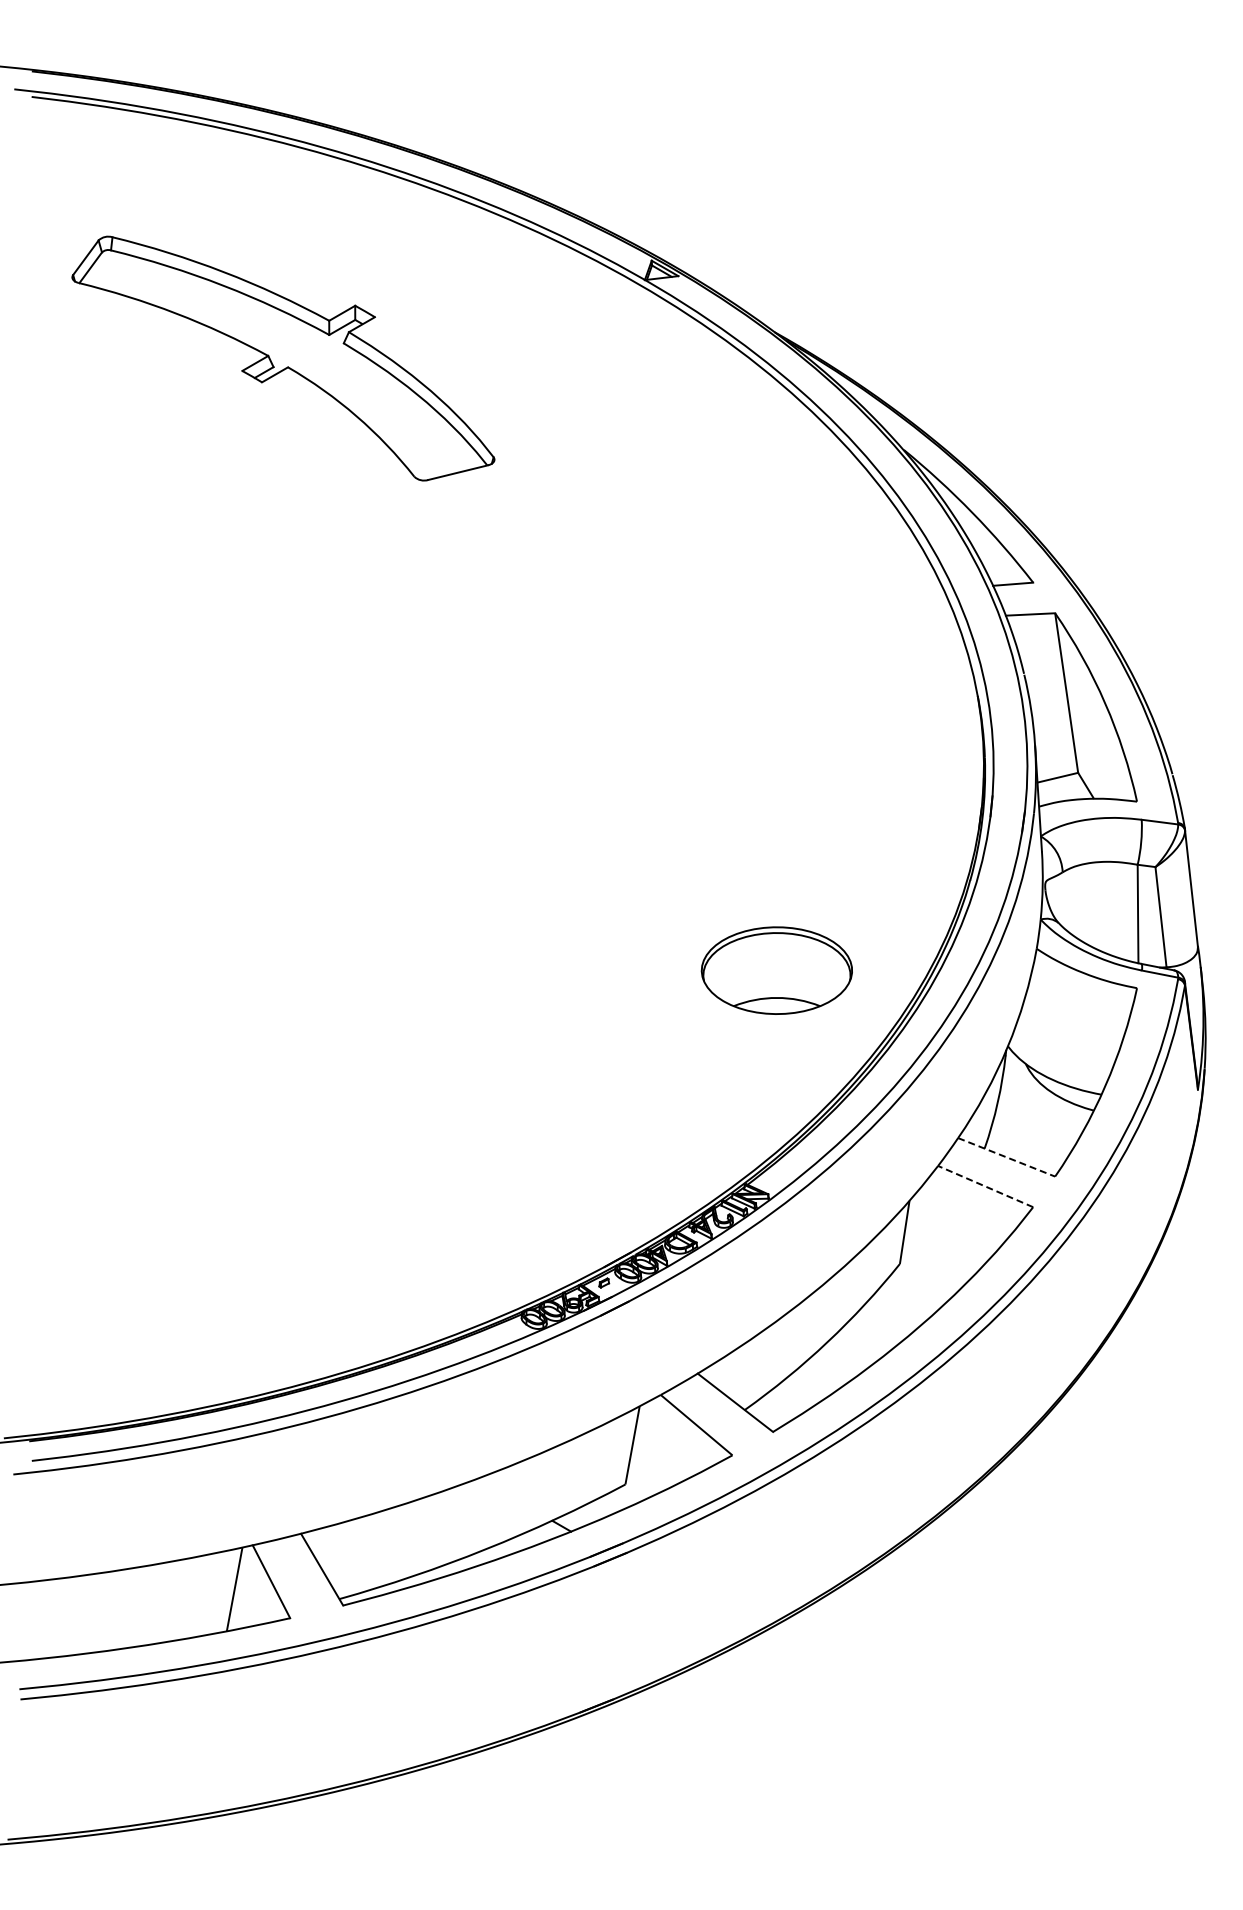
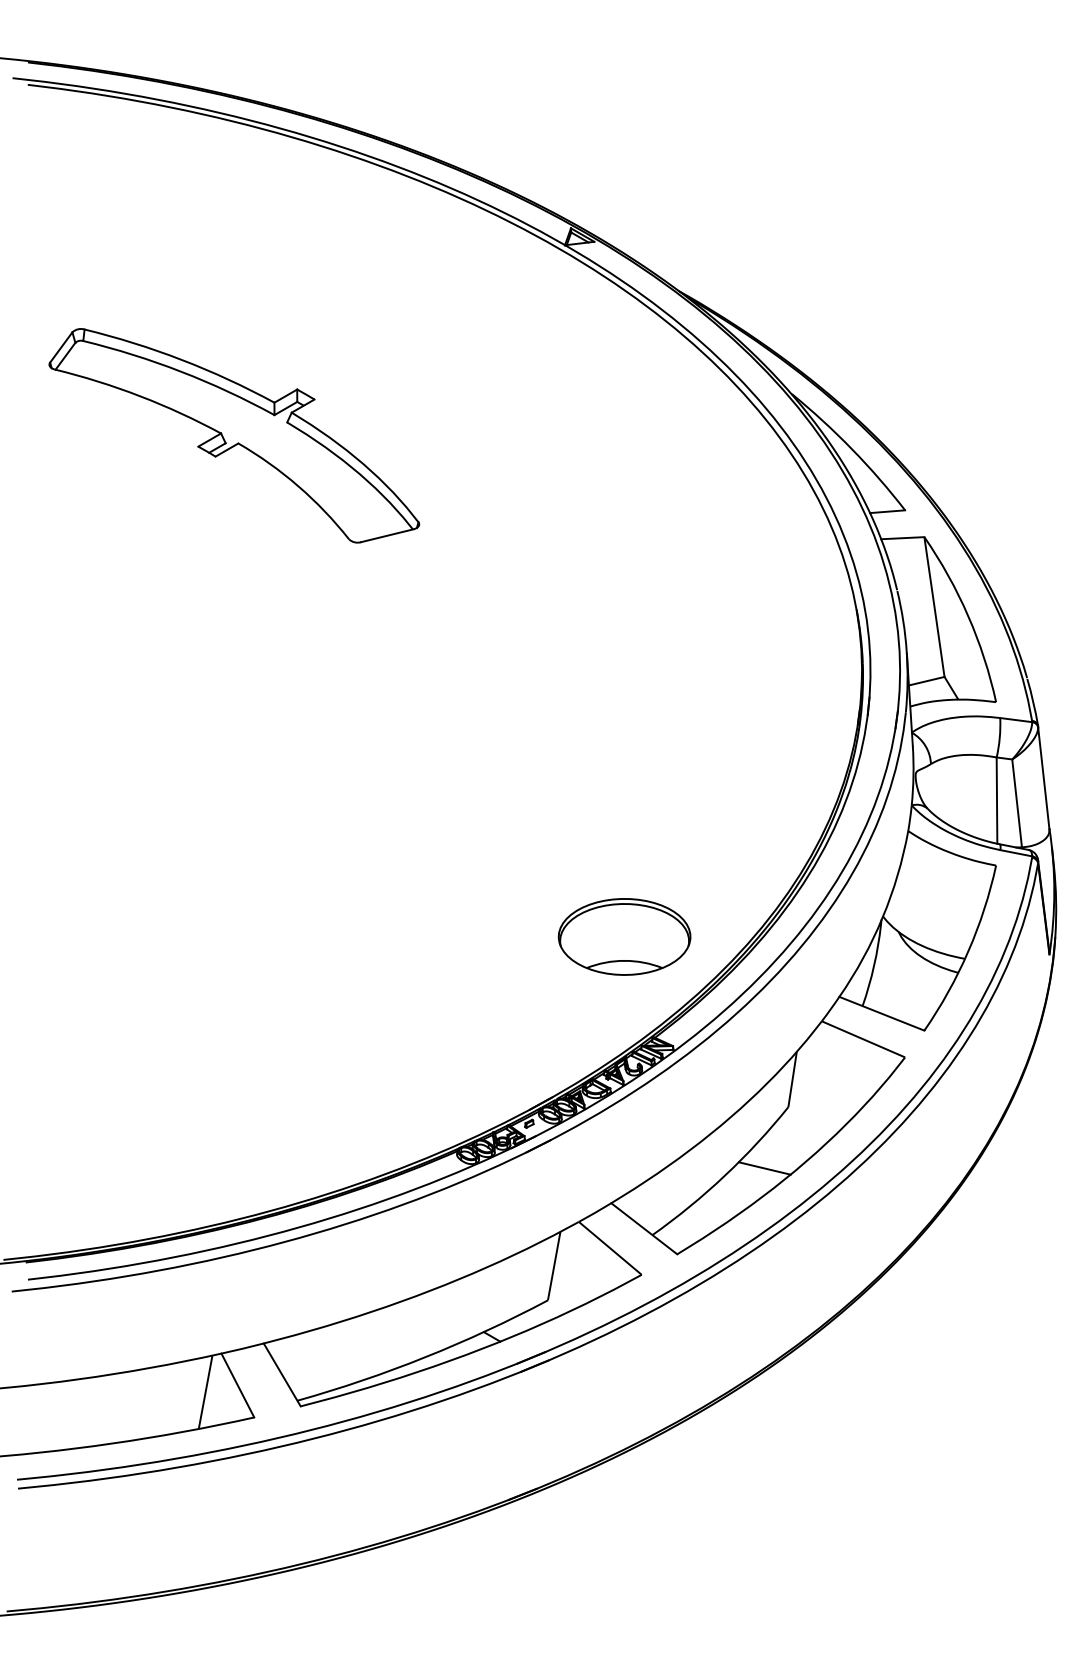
part: (283, 358) -> (234, 435), moved
part: (776, 970) -> (624, 936), moved
line: (1007, 1157) -> (882, 1013), dashed -> solid
line: (985, 1186) -> (863, 1039), dashed -> solid
line: (872, 1333) -> (764, 1168), added

